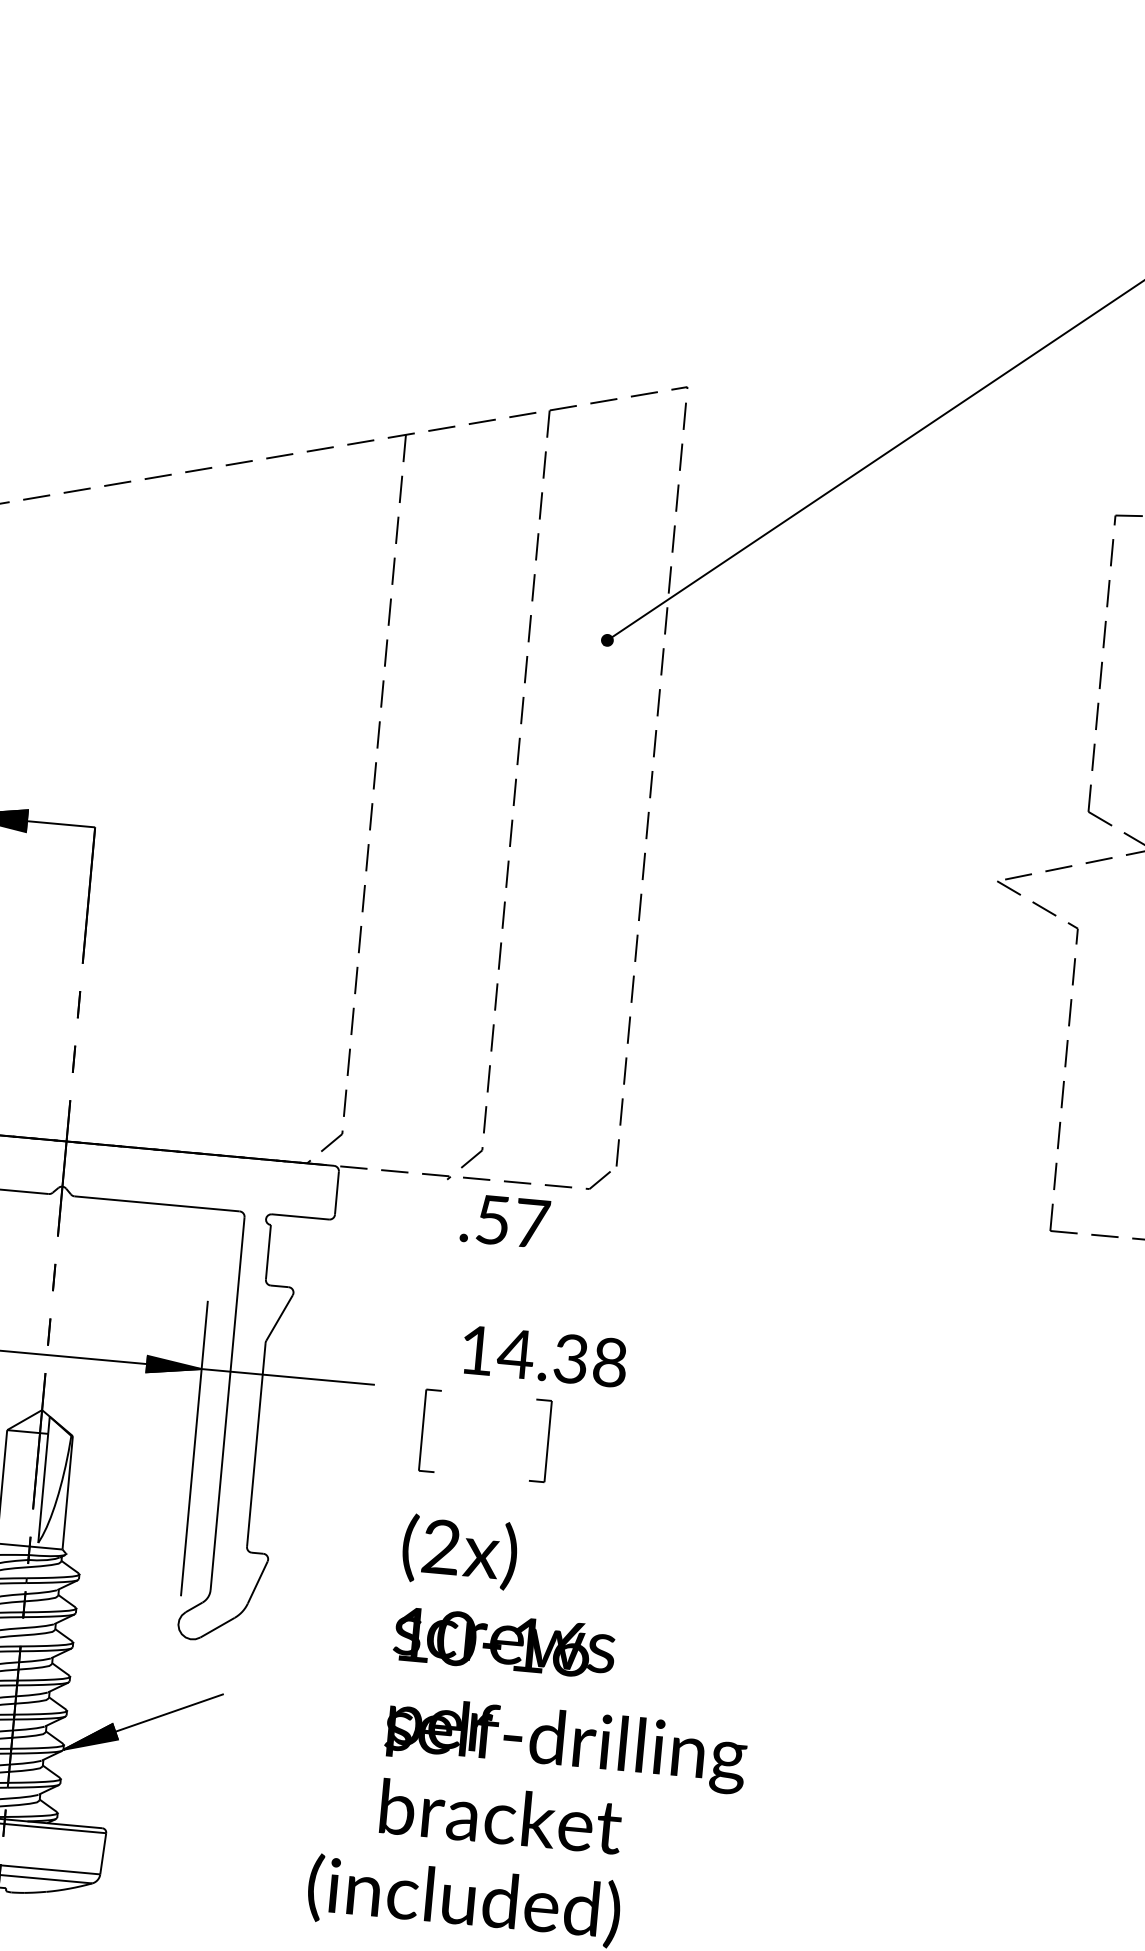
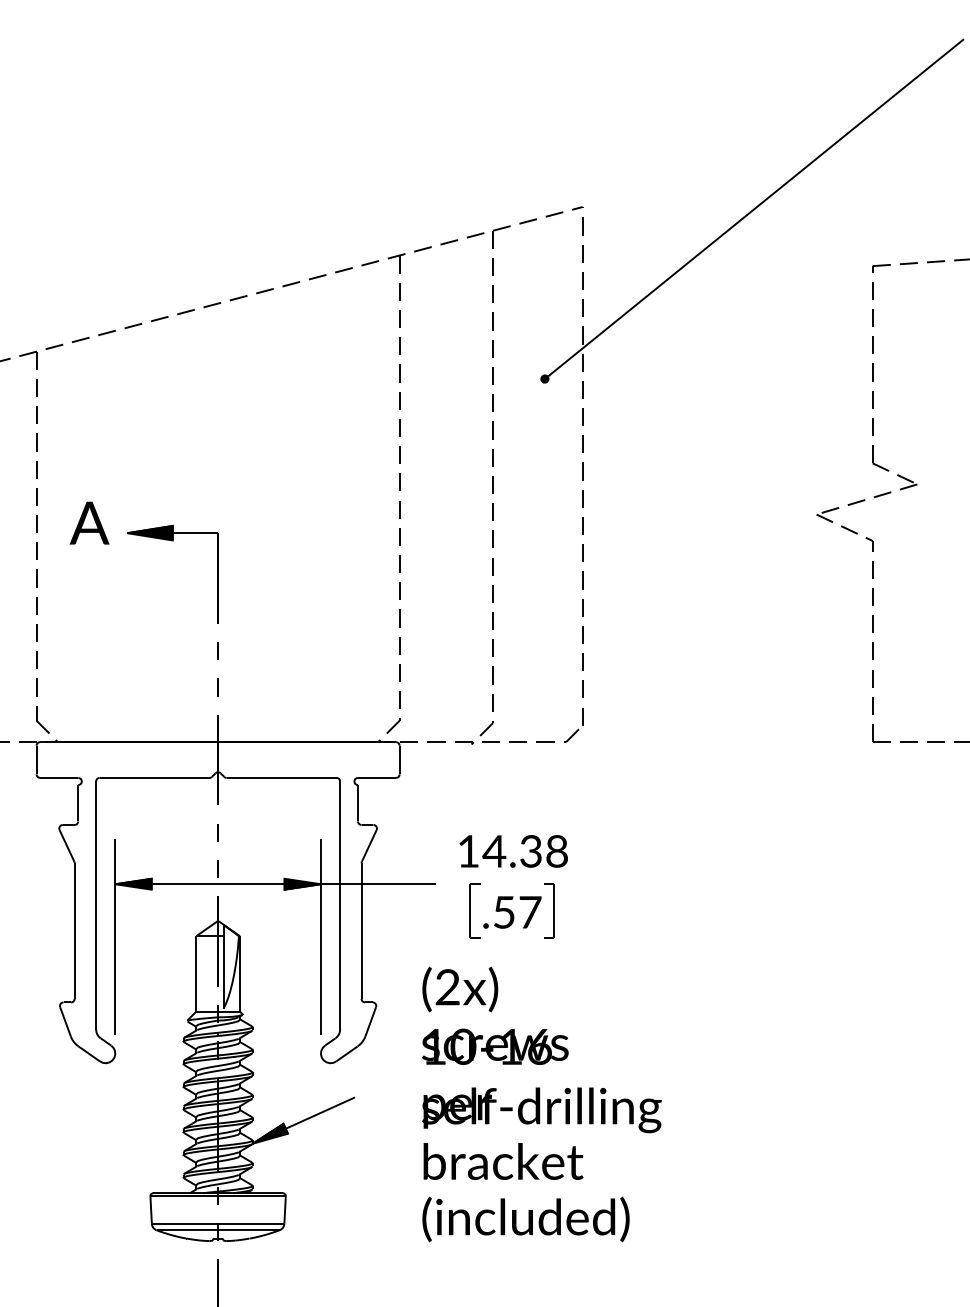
text: (505, 1221) -> (512, 912), moved
text: (544, 1356) -> (513, 851), moved
text: (570, 1687) -> (541, 1072), moved

